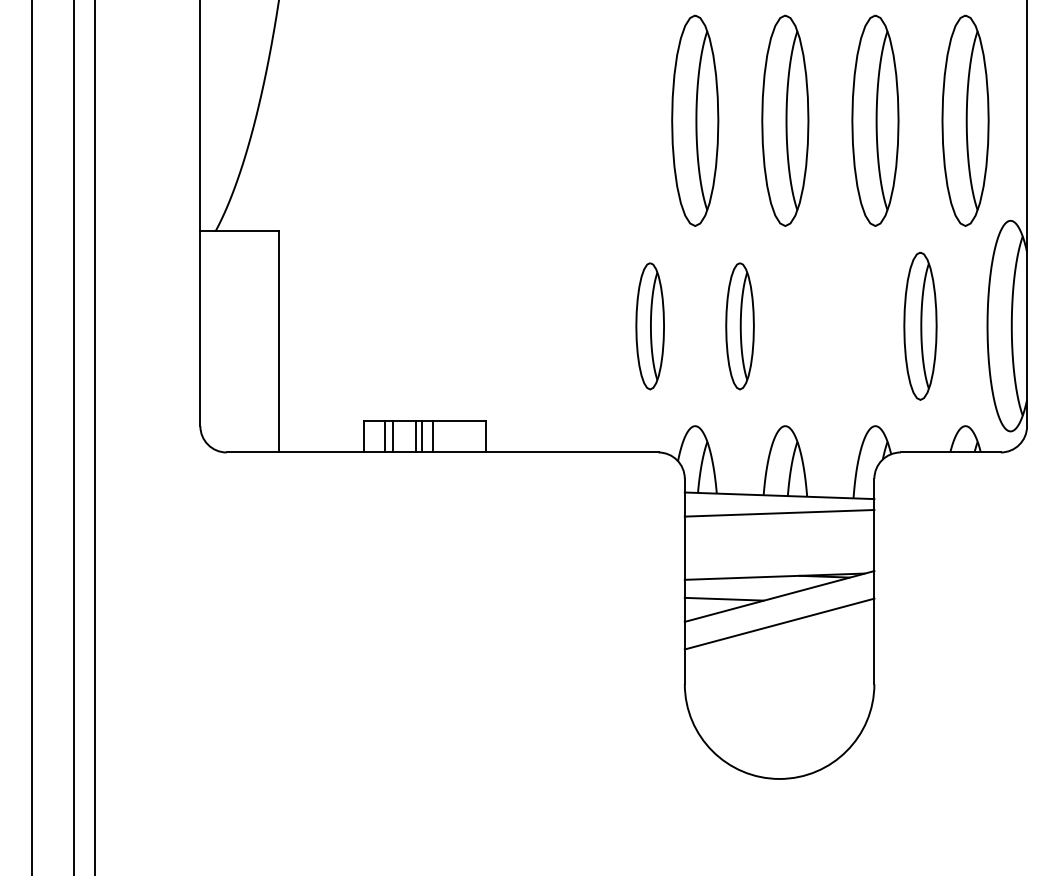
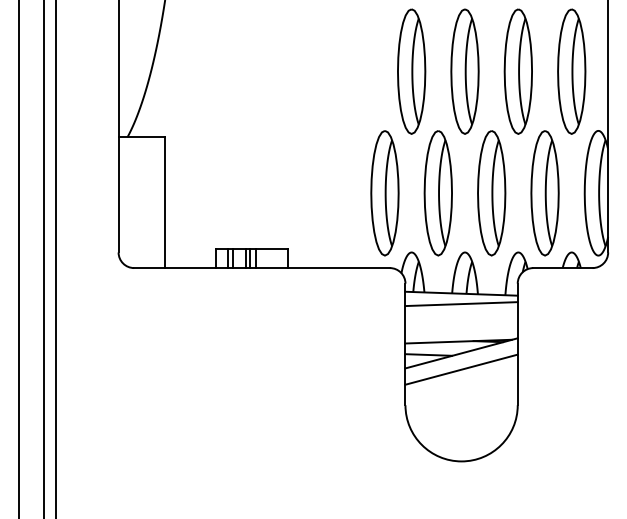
part: (649, 326) -> (384, 193), size x1.67
part: (738, 326) -> (437, 193), size x1.67
part: (830, 326) -> (491, 193), added
part: (919, 326) -> (544, 193), size x1.43

